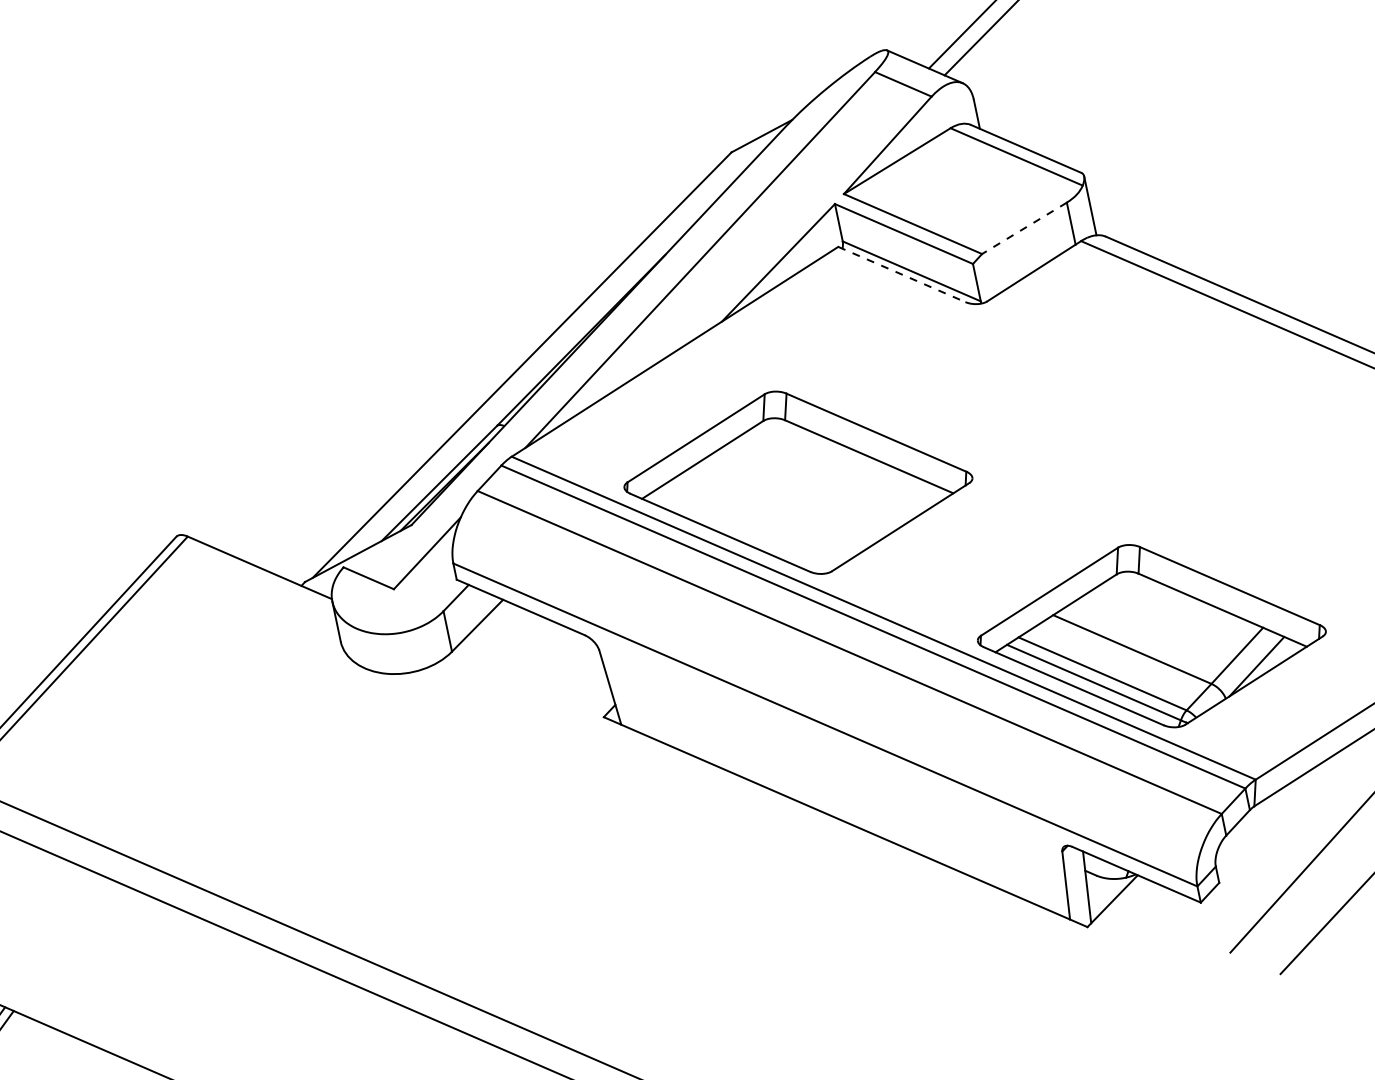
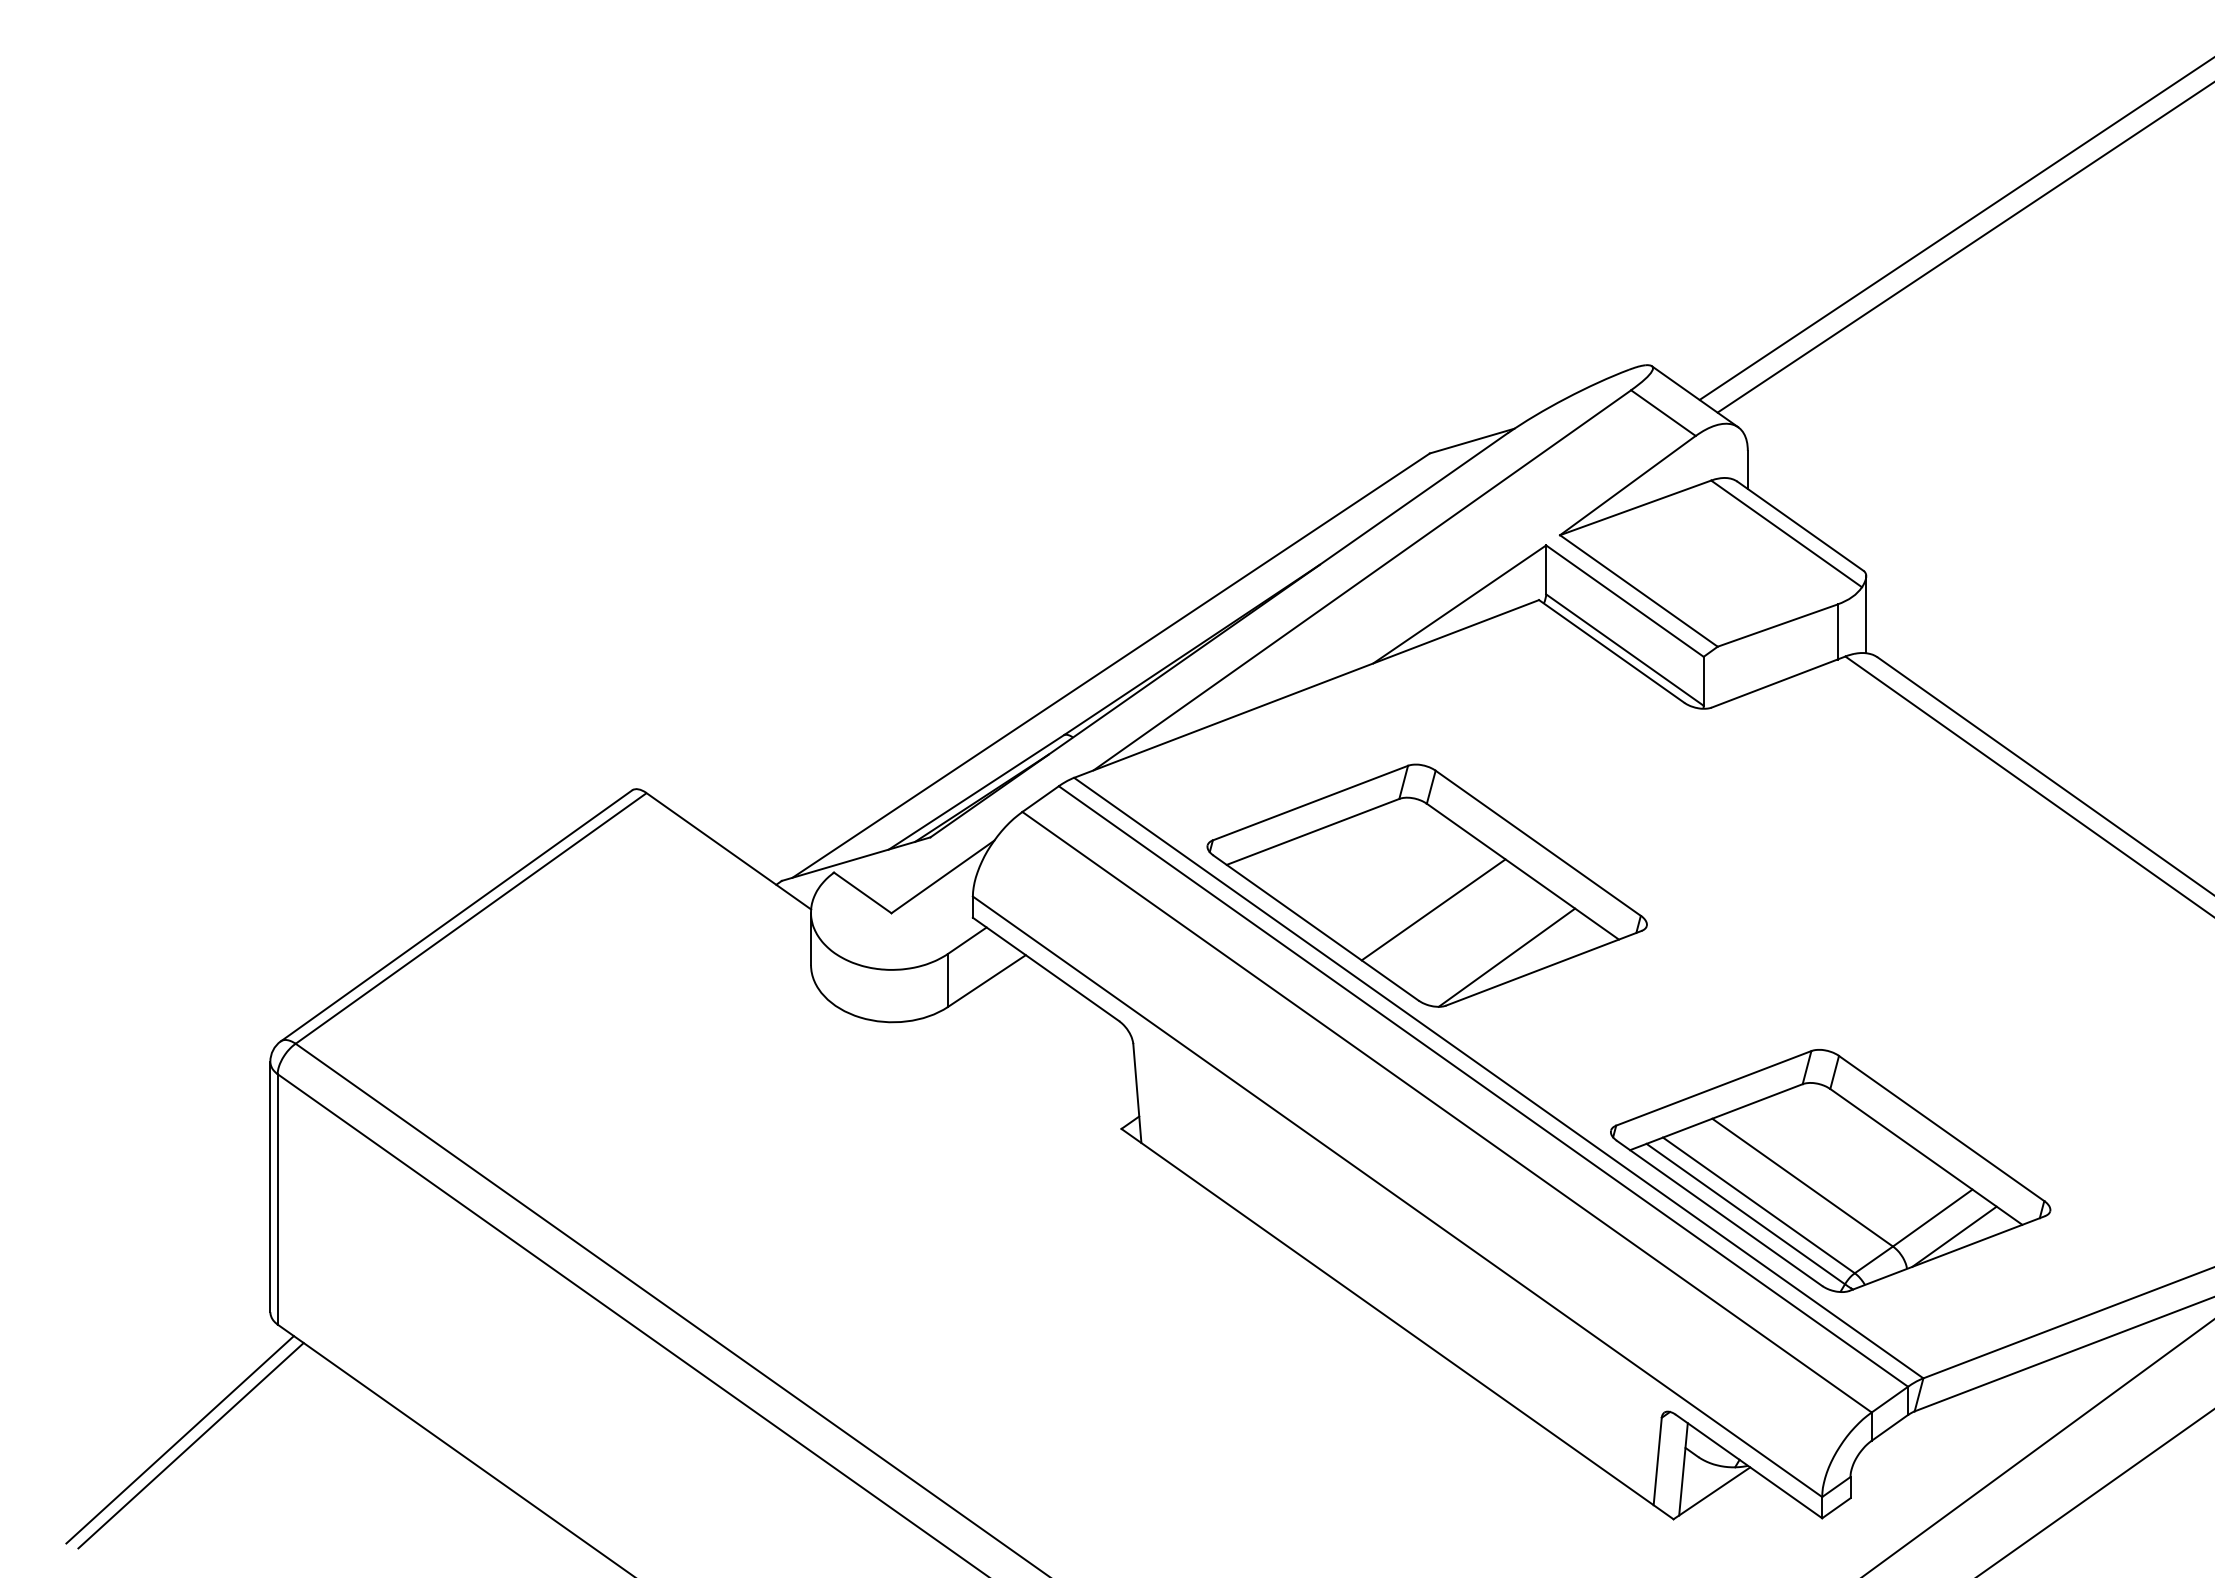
line: (1024, 228) -> (1777, 625), dashed -> solid
line: (901, 274) -> (1611, 651), dashed -> solid
line: (807, 499) -> (1433, 909), added
line: (870, 524) -> (1506, 957), added

